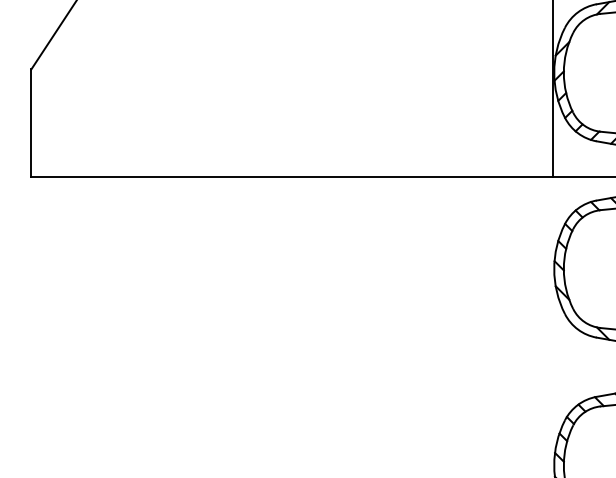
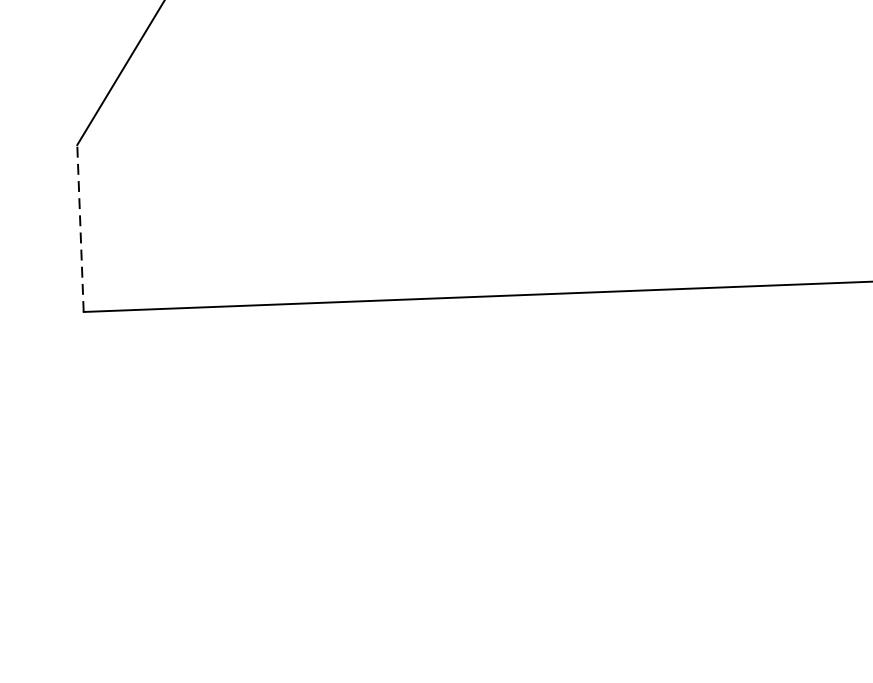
line: (31, 123) -> (80, 229), solid -> dashed

